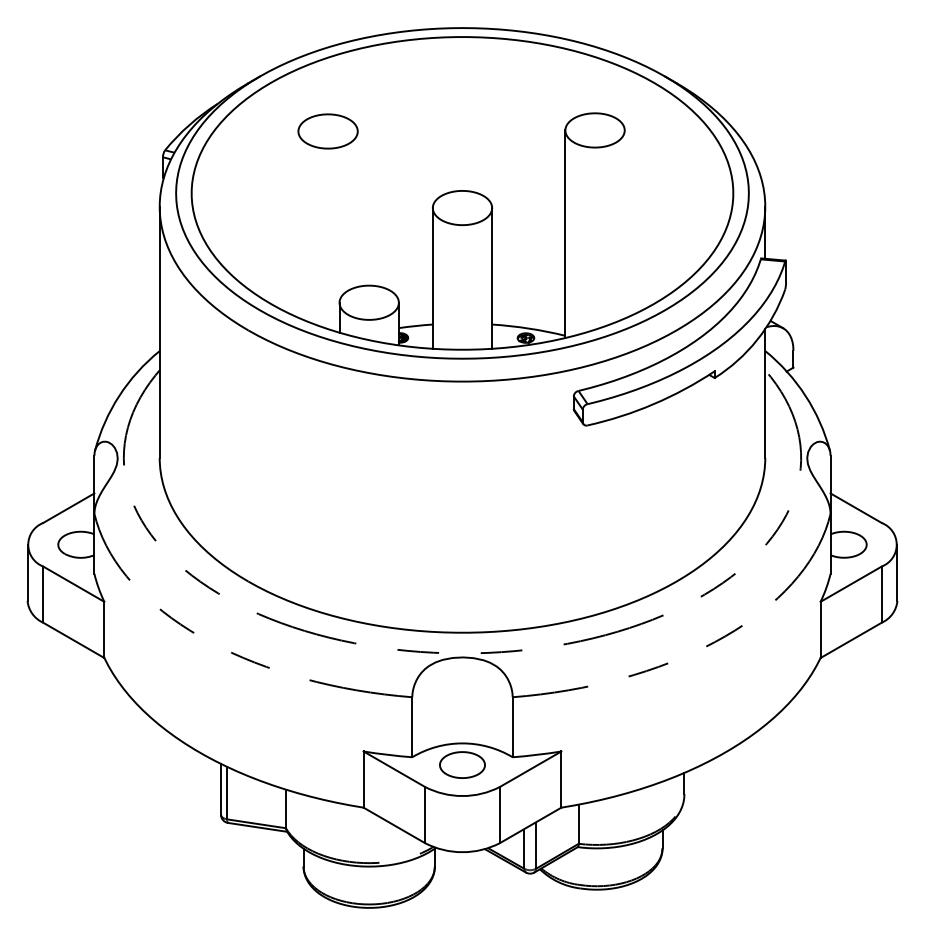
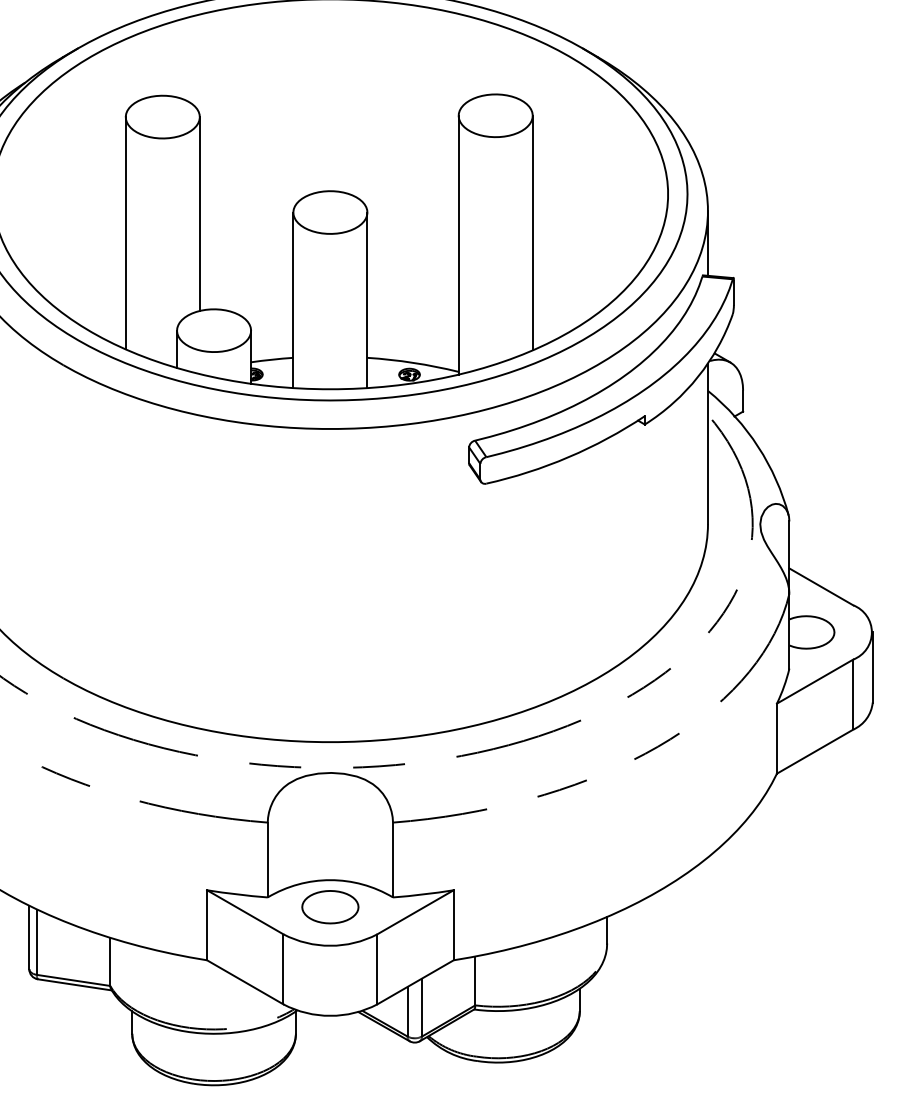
line: (357, 208) -> (199, 213), added
line: (298, 224) -> (125, 233), added
line: (624, 224) -> (532, 233), added

